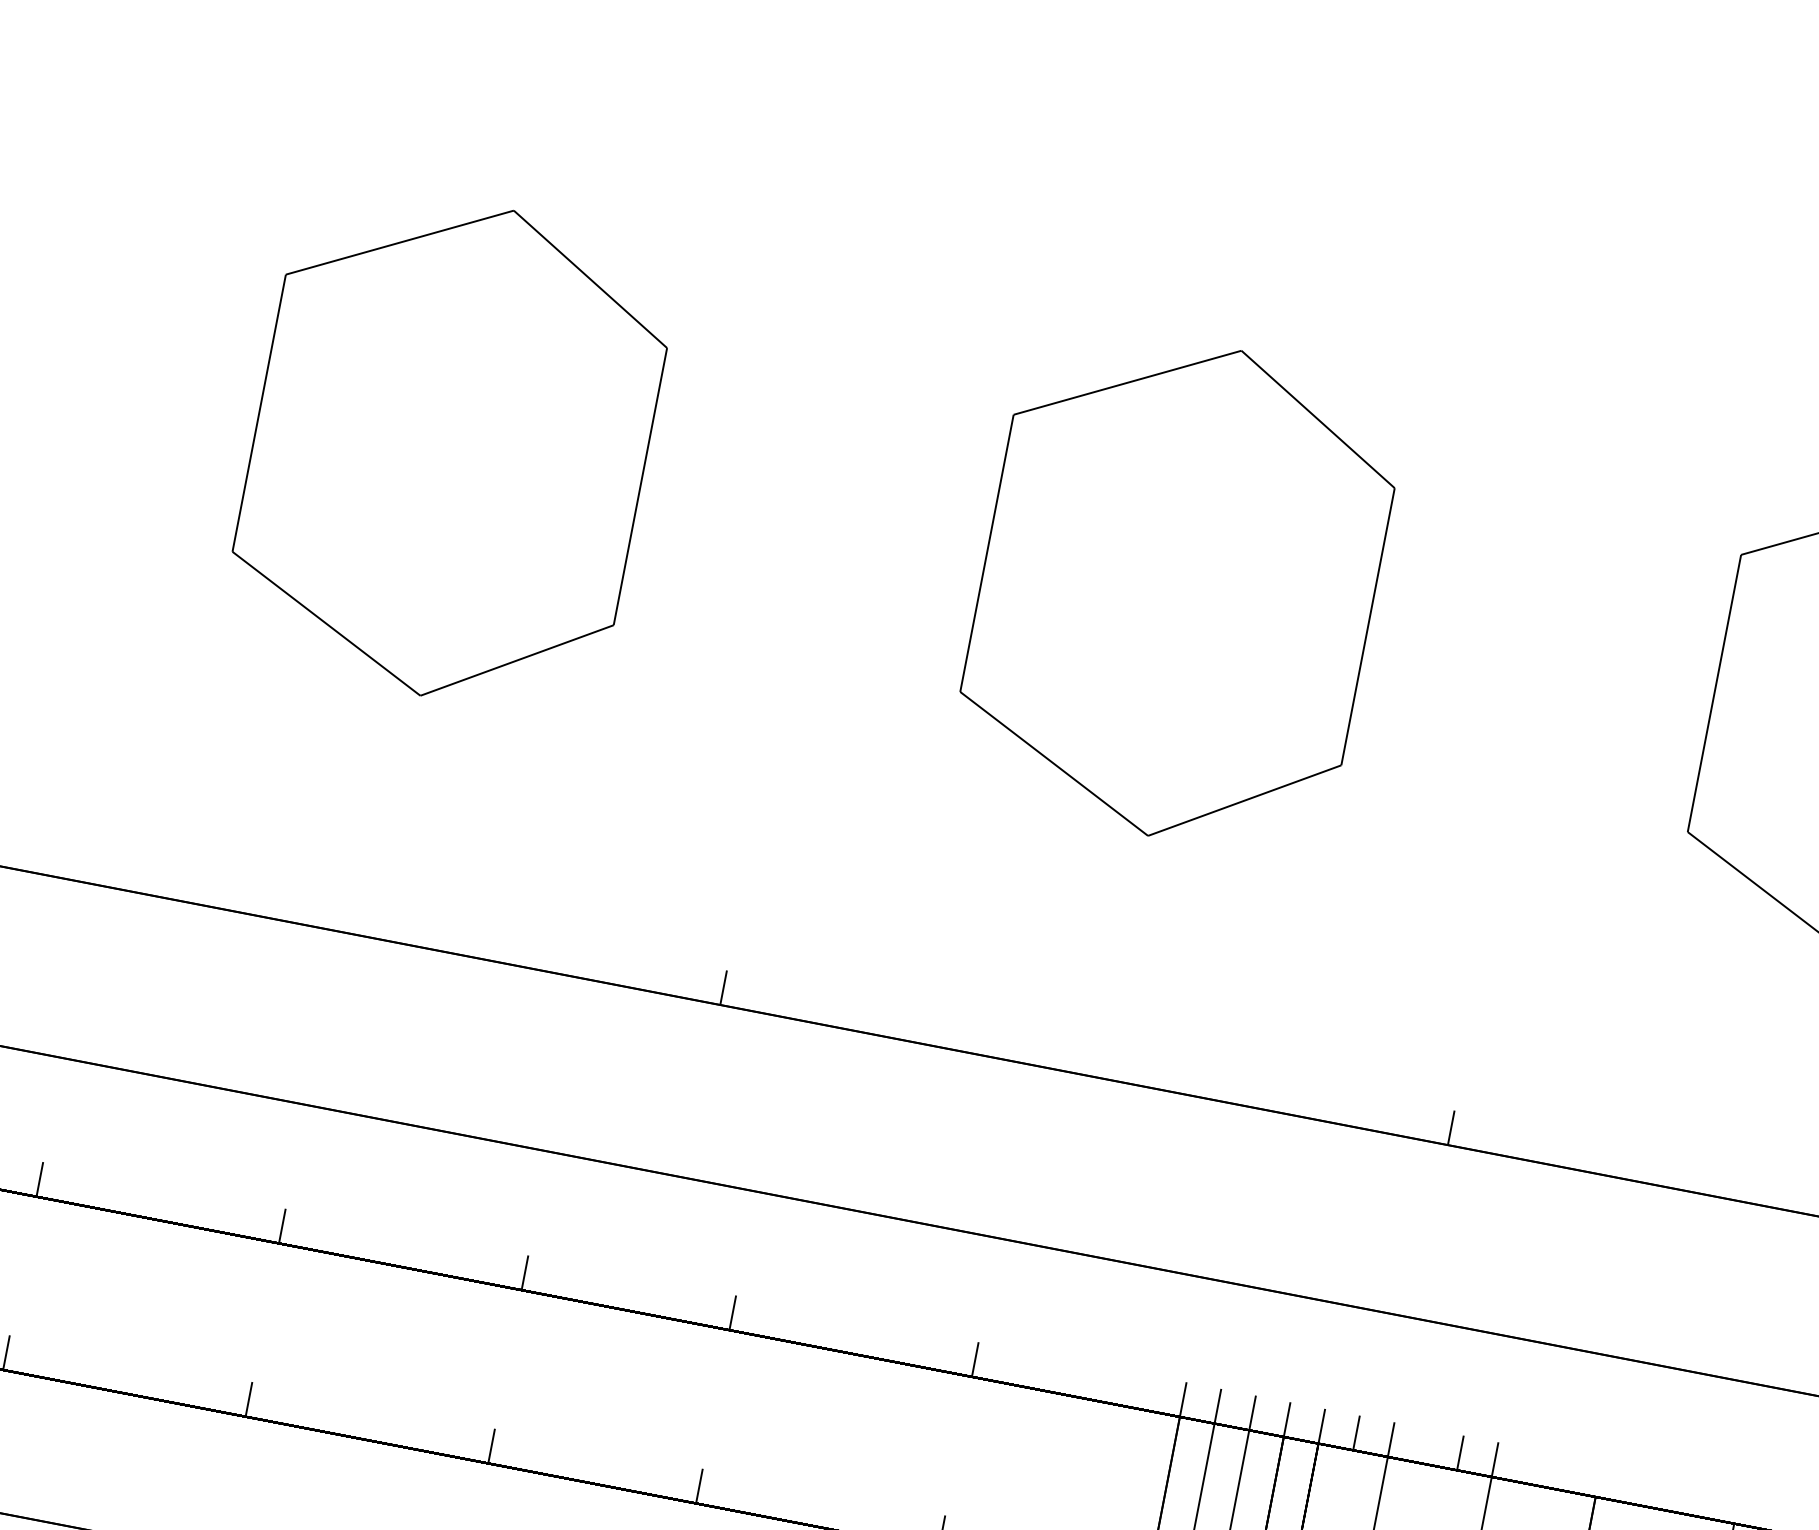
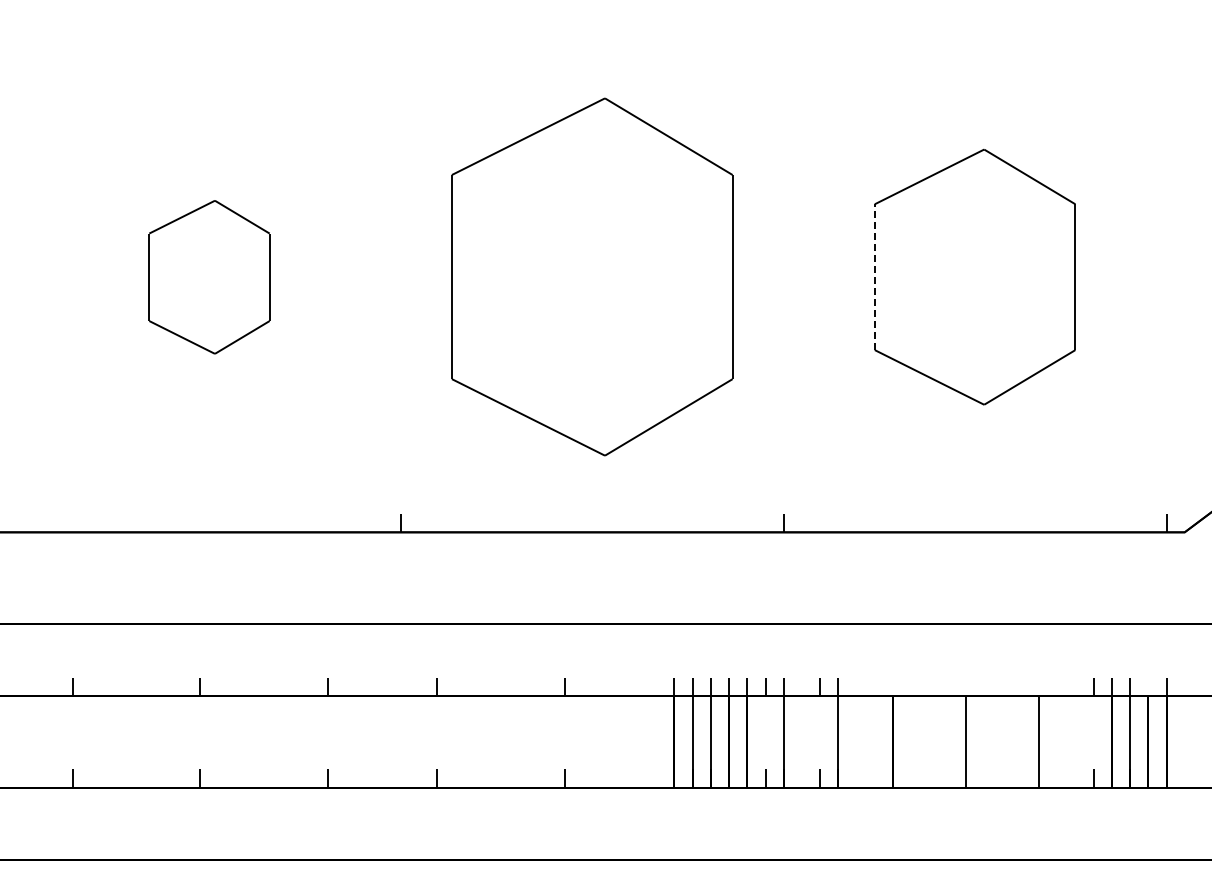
part: (449, 450) -> (209, 277), size x0.6
part: (1177, 590) -> (592, 277), size x1.4
line: (1713, 693) -> (874, 277), solid -> dashed

